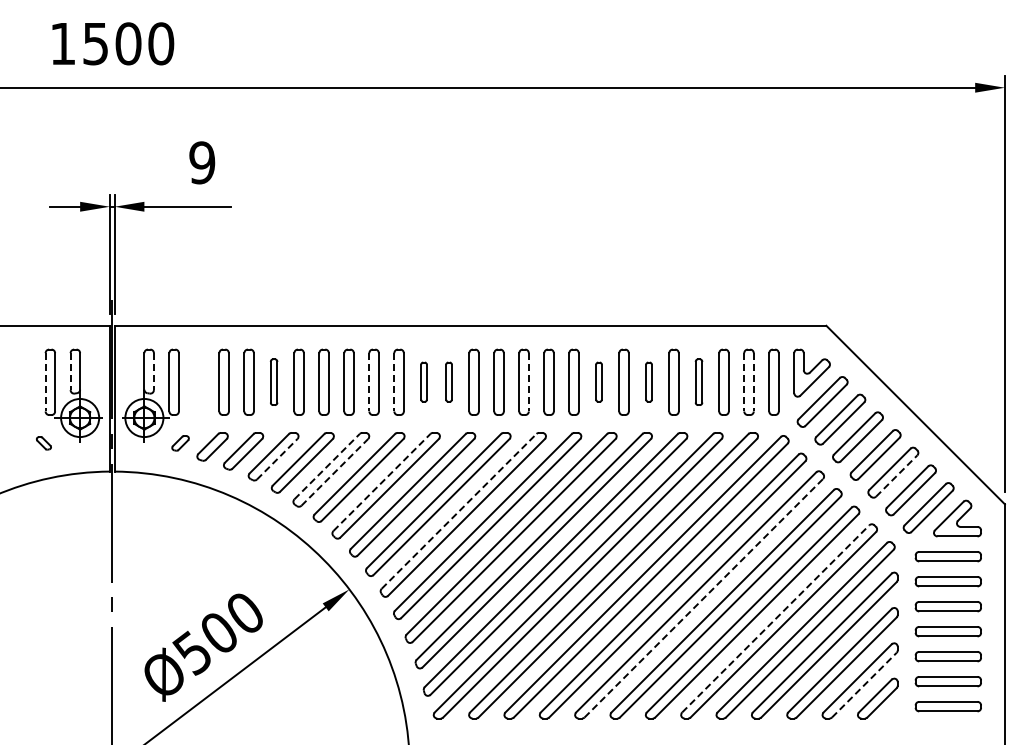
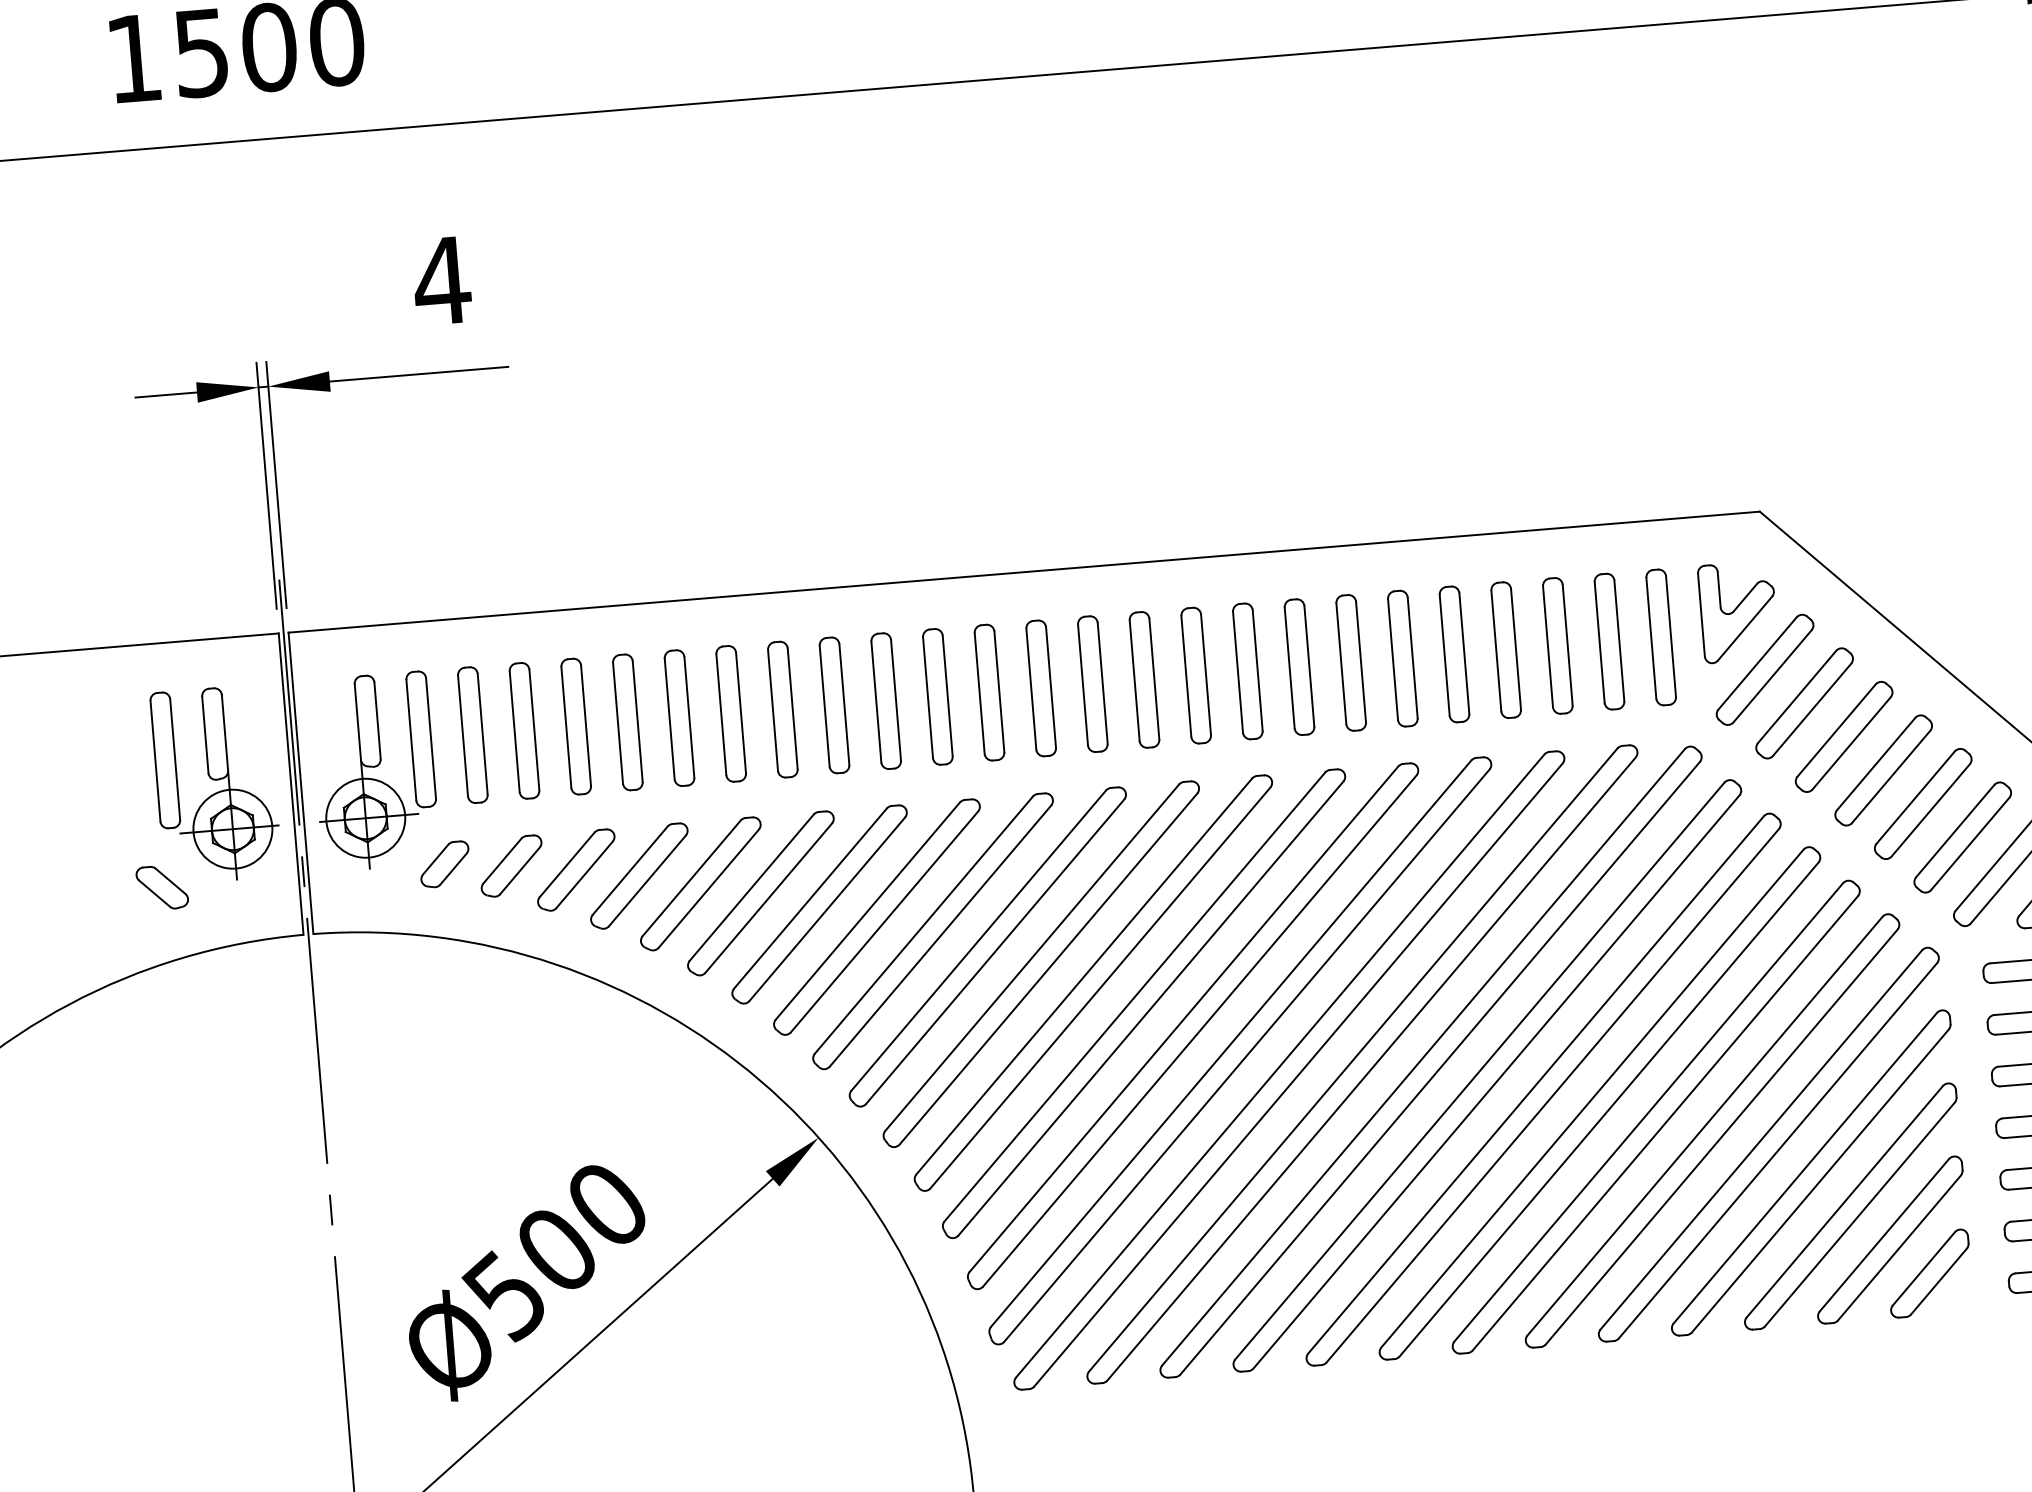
text: (201, 162) -> (440, 280), 9 -> 4
line: (70, 372) -> (205, 736), dashed -> solid
line: (153, 372) -> (376, 722), dashed -> solid
part: (198, 381) -> (471, 733), added
part: (273, 381) -> (626, 720), size x1.43
part: (423, 381) -> (936, 695), size x1.67
part: (448, 381) -> (988, 691), size x1.67
part: (598, 381) -> (1298, 665), size x1.67
part: (648, 381) -> (1401, 657), size x1.67
part: (698, 381) -> (1504, 648), size x1.43
line: (45, 382) -> (155, 761), dashed -> solid
line: (369, 382) -> (825, 706), dashed -> solid
line: (394, 382) -> (876, 702), dashed -> solid
line: (528, 382) -> (1153, 679), dashed -> solid
line: (744, 382) -> (1600, 642), dashed -> solid
line: (753, 382) -> (1618, 641), dashed -> solid
part: (43, 443) -> (161, 888), size x1.67
part: (180, 443) -> (444, 864), size x1.43
line: (277, 459) -> (647, 881), dashed -> solid
line: (327, 466) -> (752, 887), dashed -> solid
line: (335, 472) -> (770, 898), dashed -> solid
line: (897, 475) -> (1932, 809), dashed -> solid
line: (381, 482) -> (866, 911), dashed -> solid
line: (459, 511) -> (1032, 957), dashed -> solid
line: (703, 598) -> (1552, 1096), dashed -> solid
line: (776, 618) -> (1706, 1125), dashed -> solid
line: (864, 685) -> (1899, 1248), dashed -> solid

